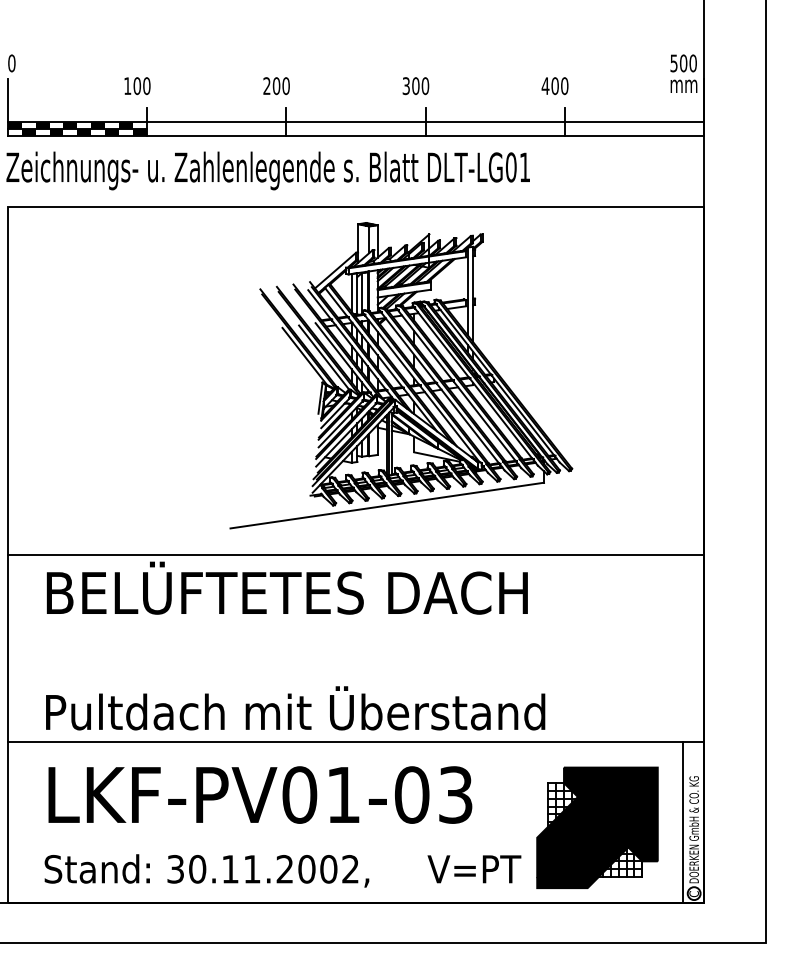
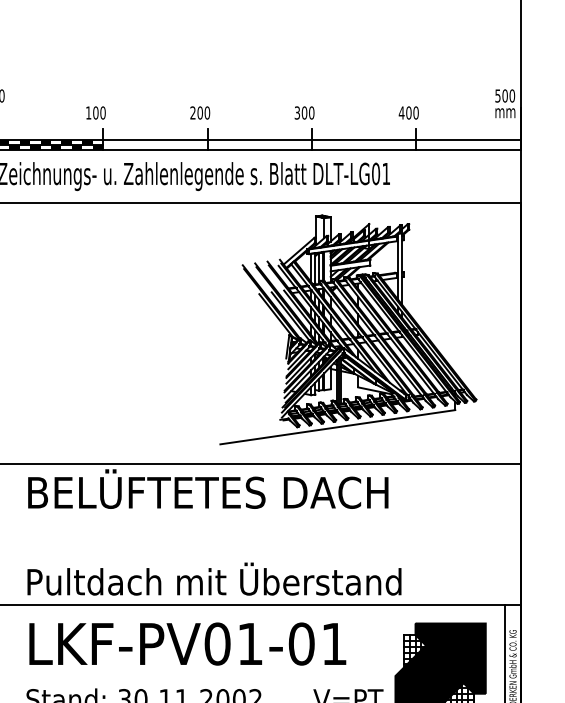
part: (401, 375) -> (348, 329), moved
text: (455, 794) -> (334, 643), LKF-PV01-03 -> LKF-PV01-01

